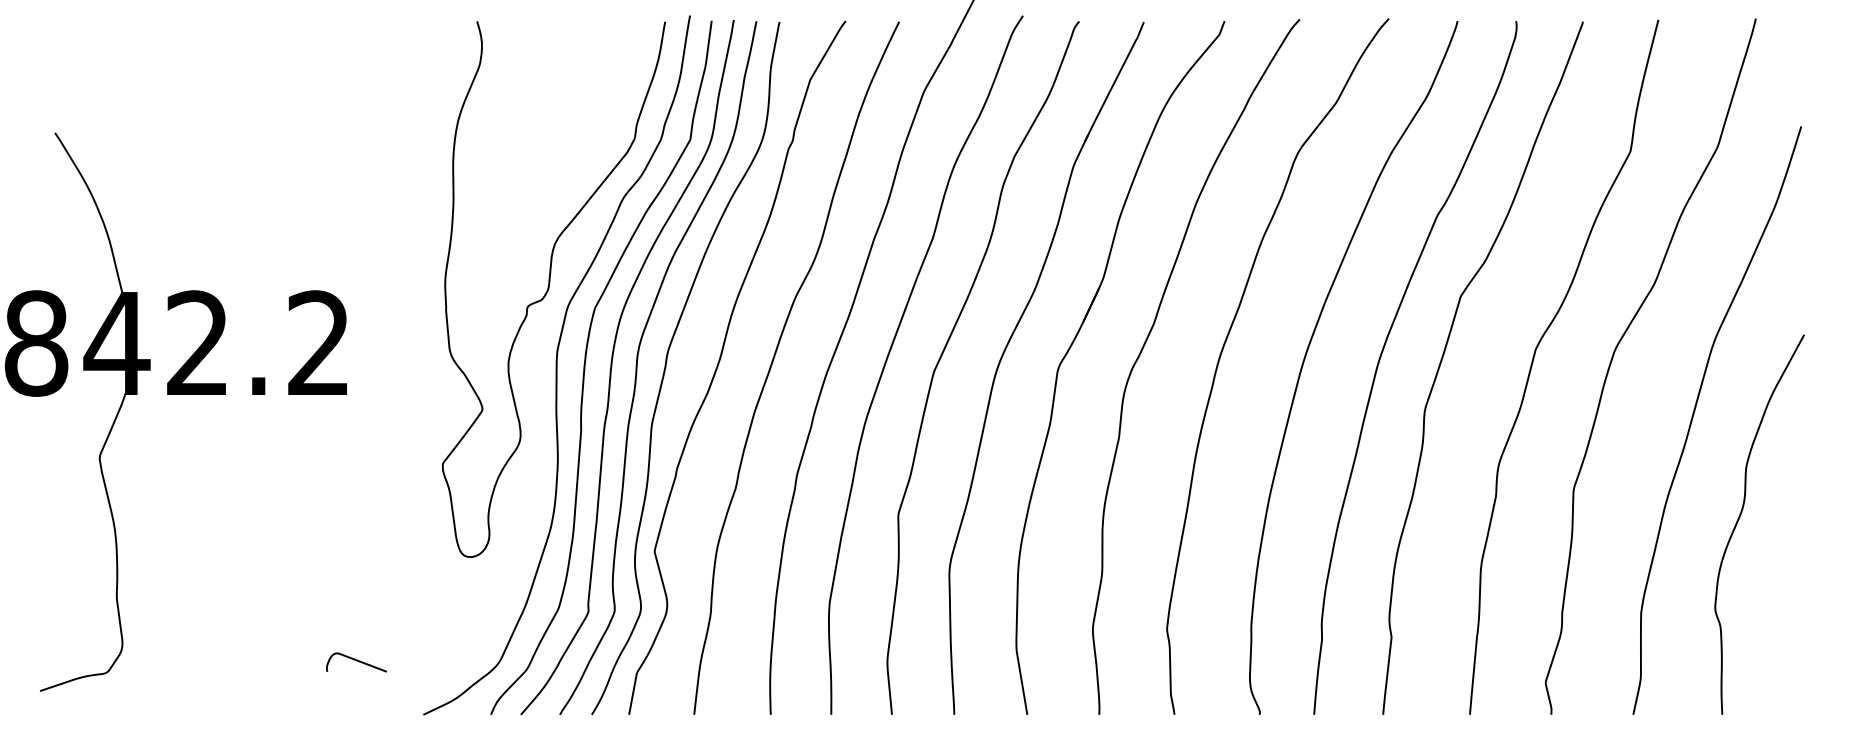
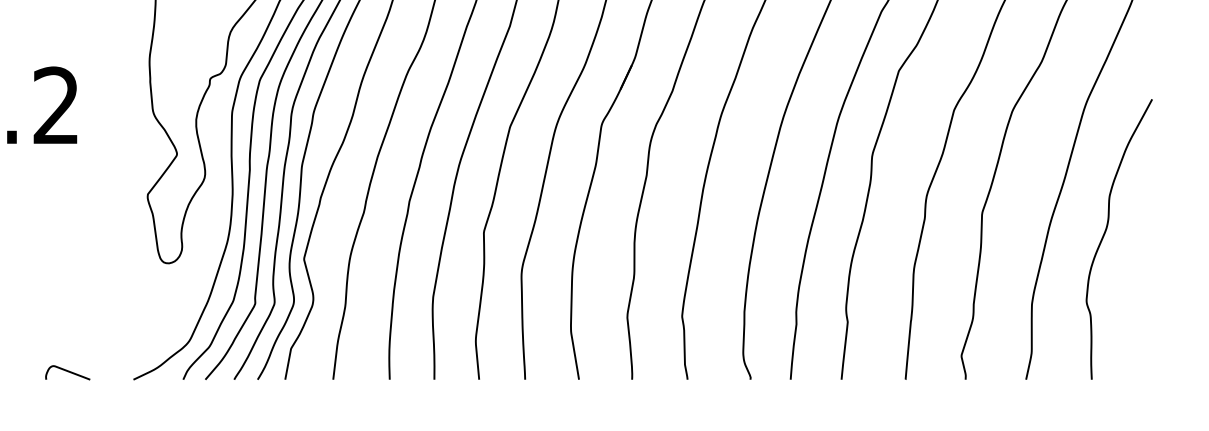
curve: (356, 661) -> (67, 372), moved

